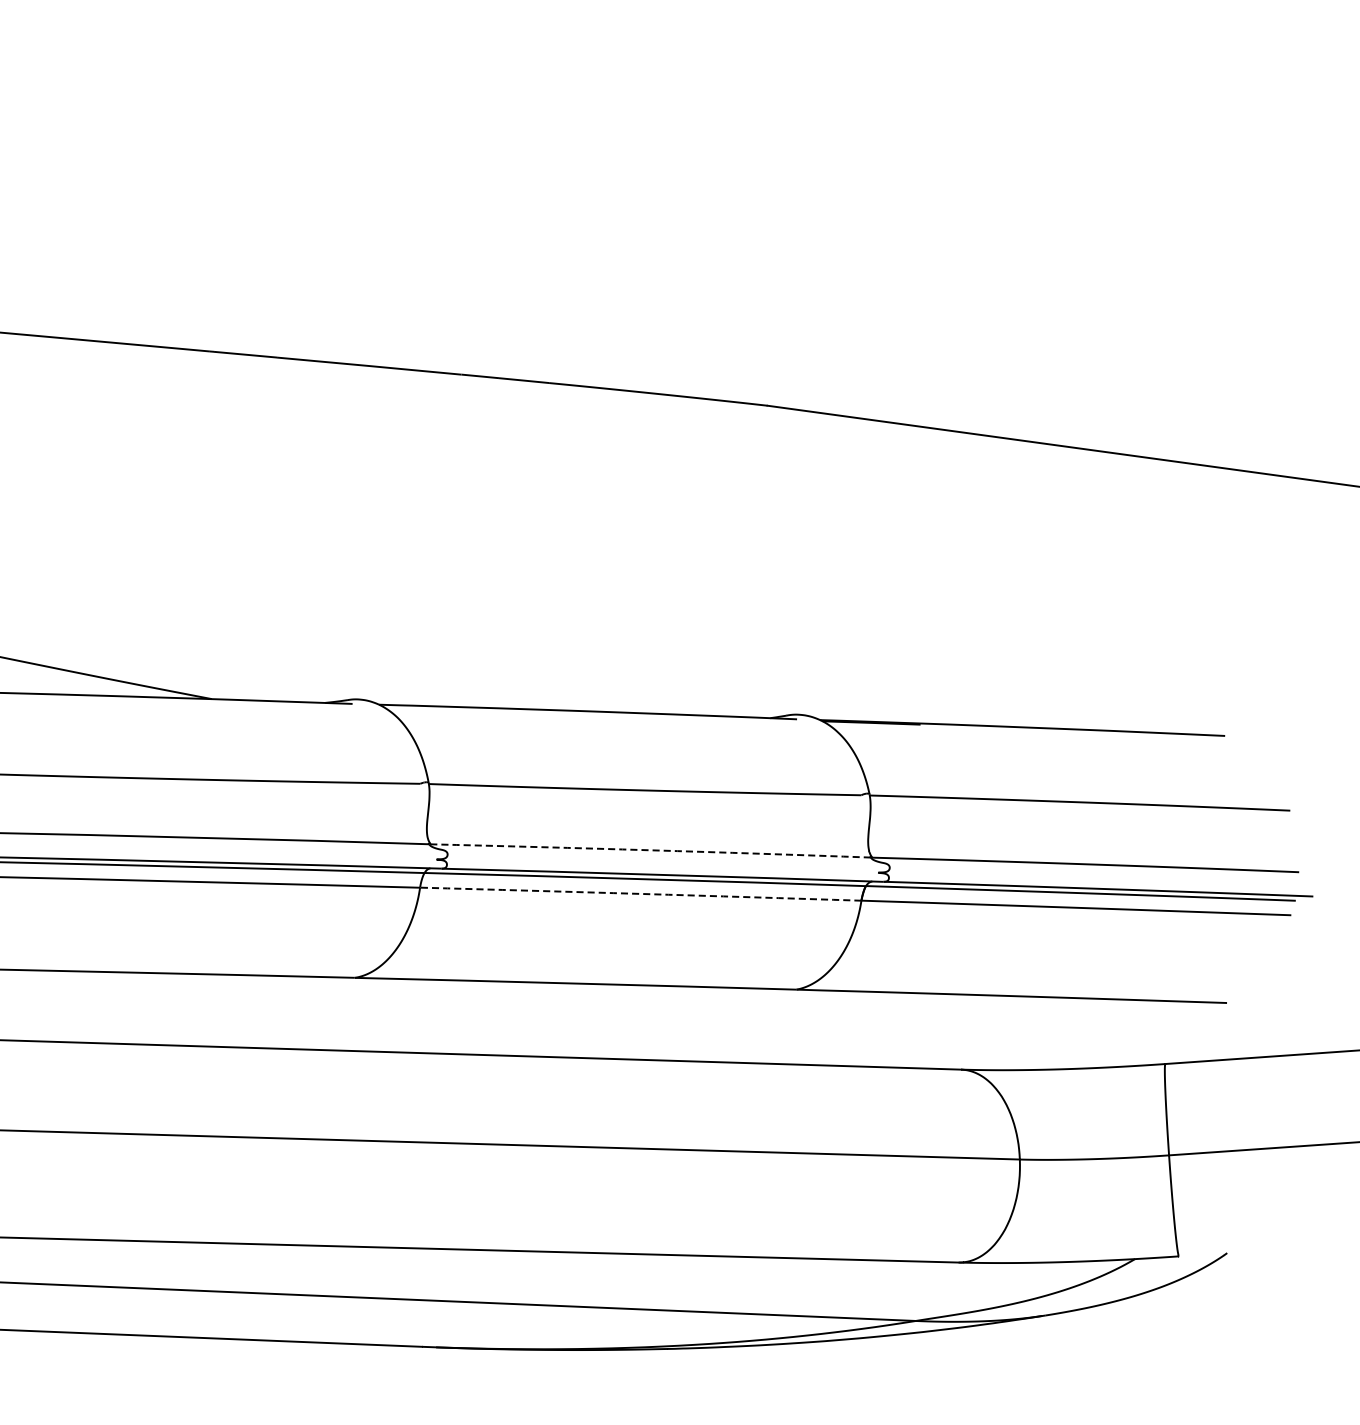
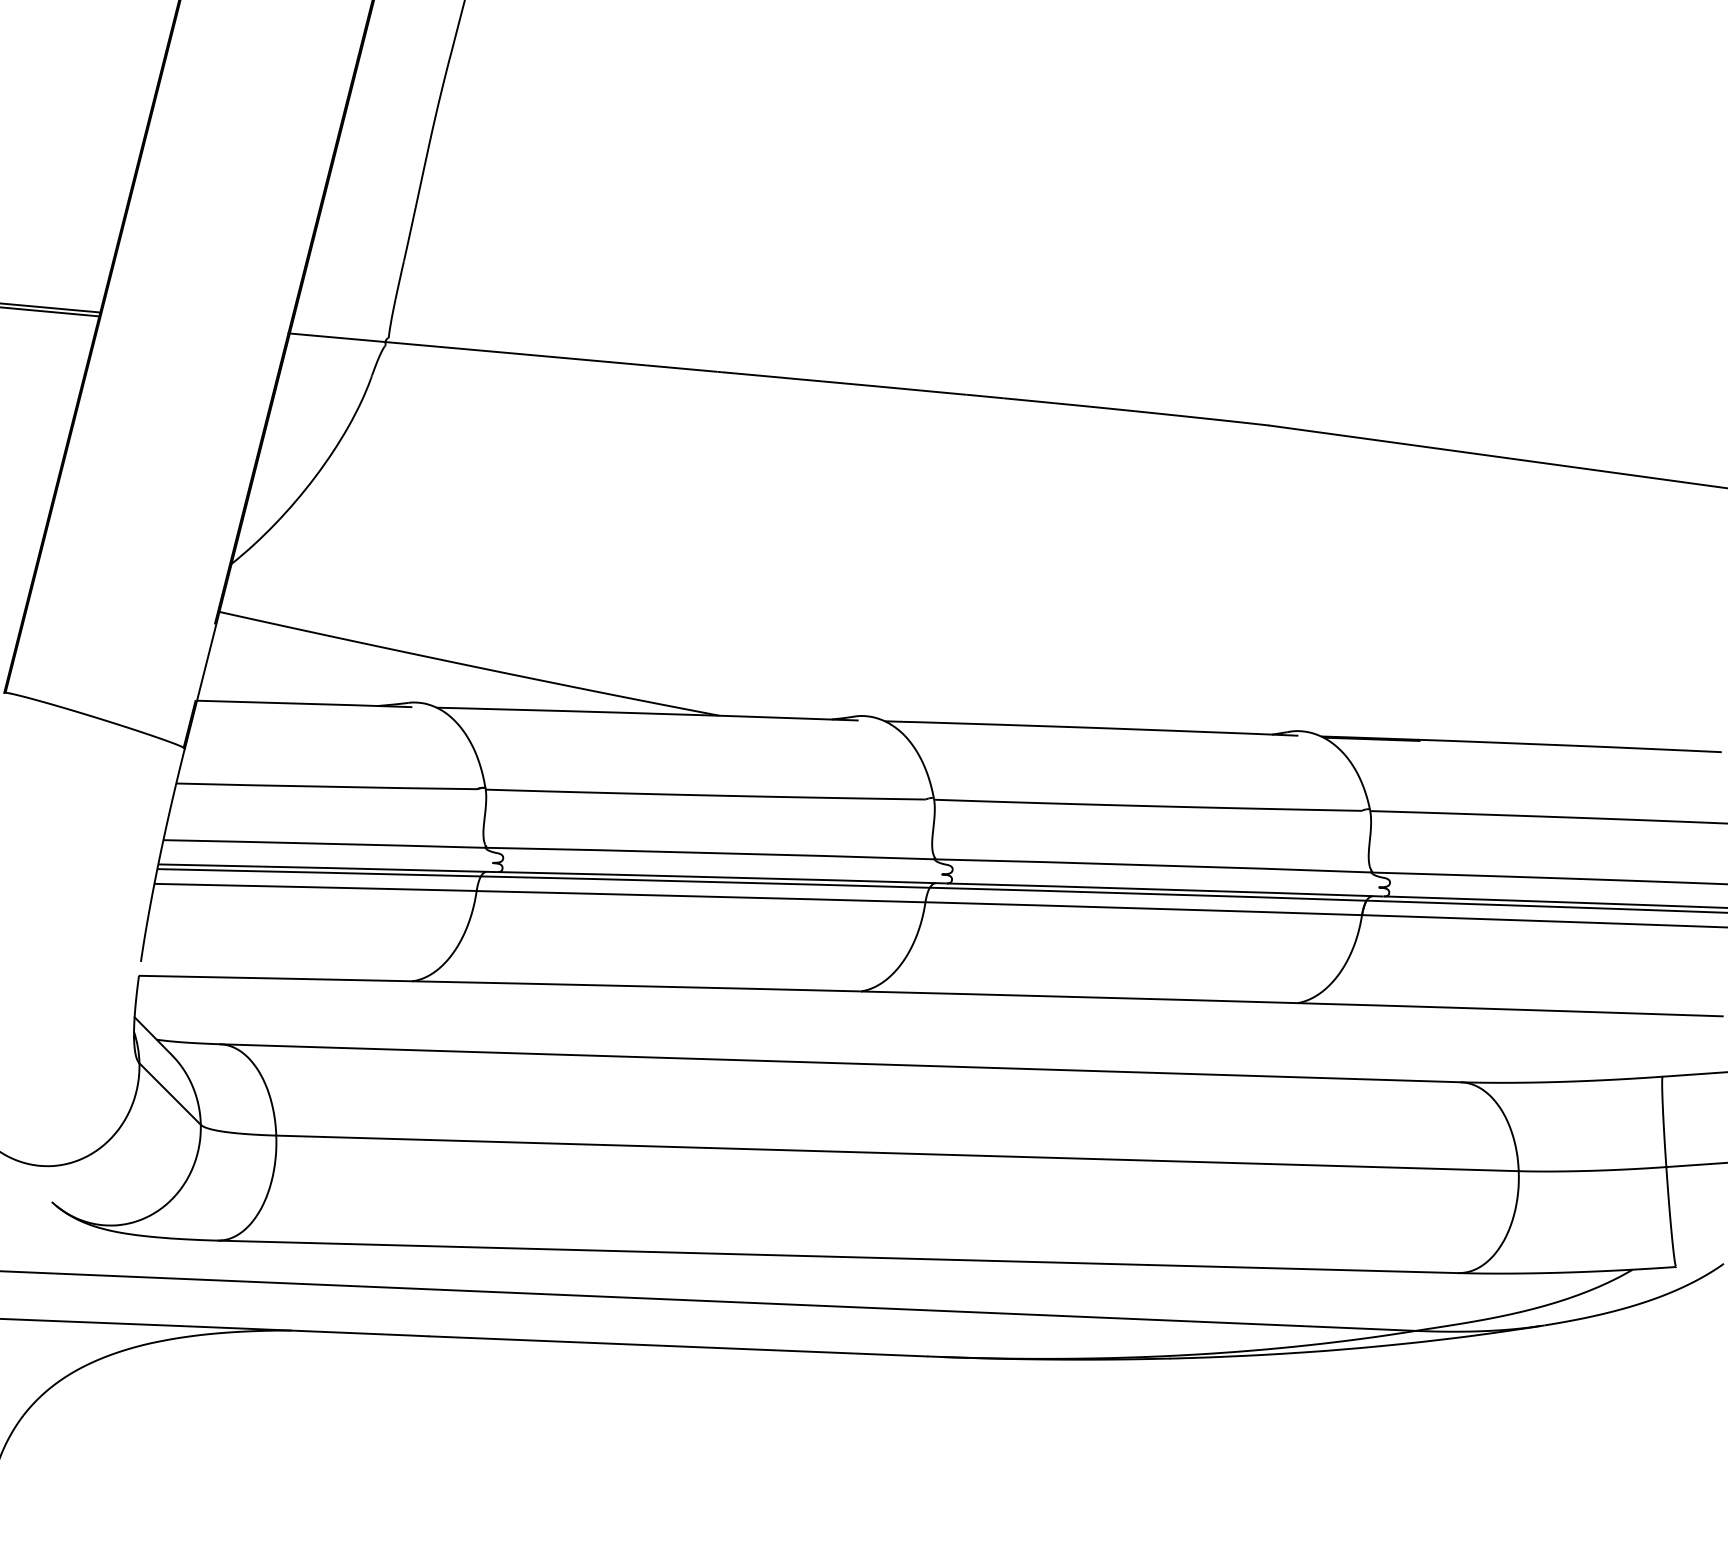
arc: (649, 850) -> (1152, 865), dashed -> solid
arc: (640, 893) -> (1143, 908), dashed -> solid

